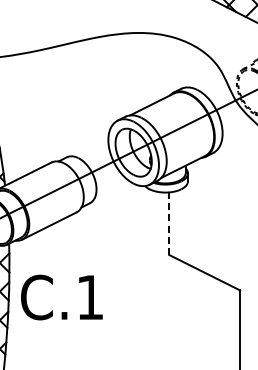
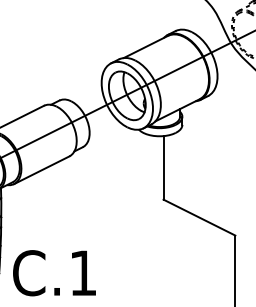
line: (169, 224) -> (163, 168), dashed -> solid
text: (61, 297) -> (54, 273), moved

